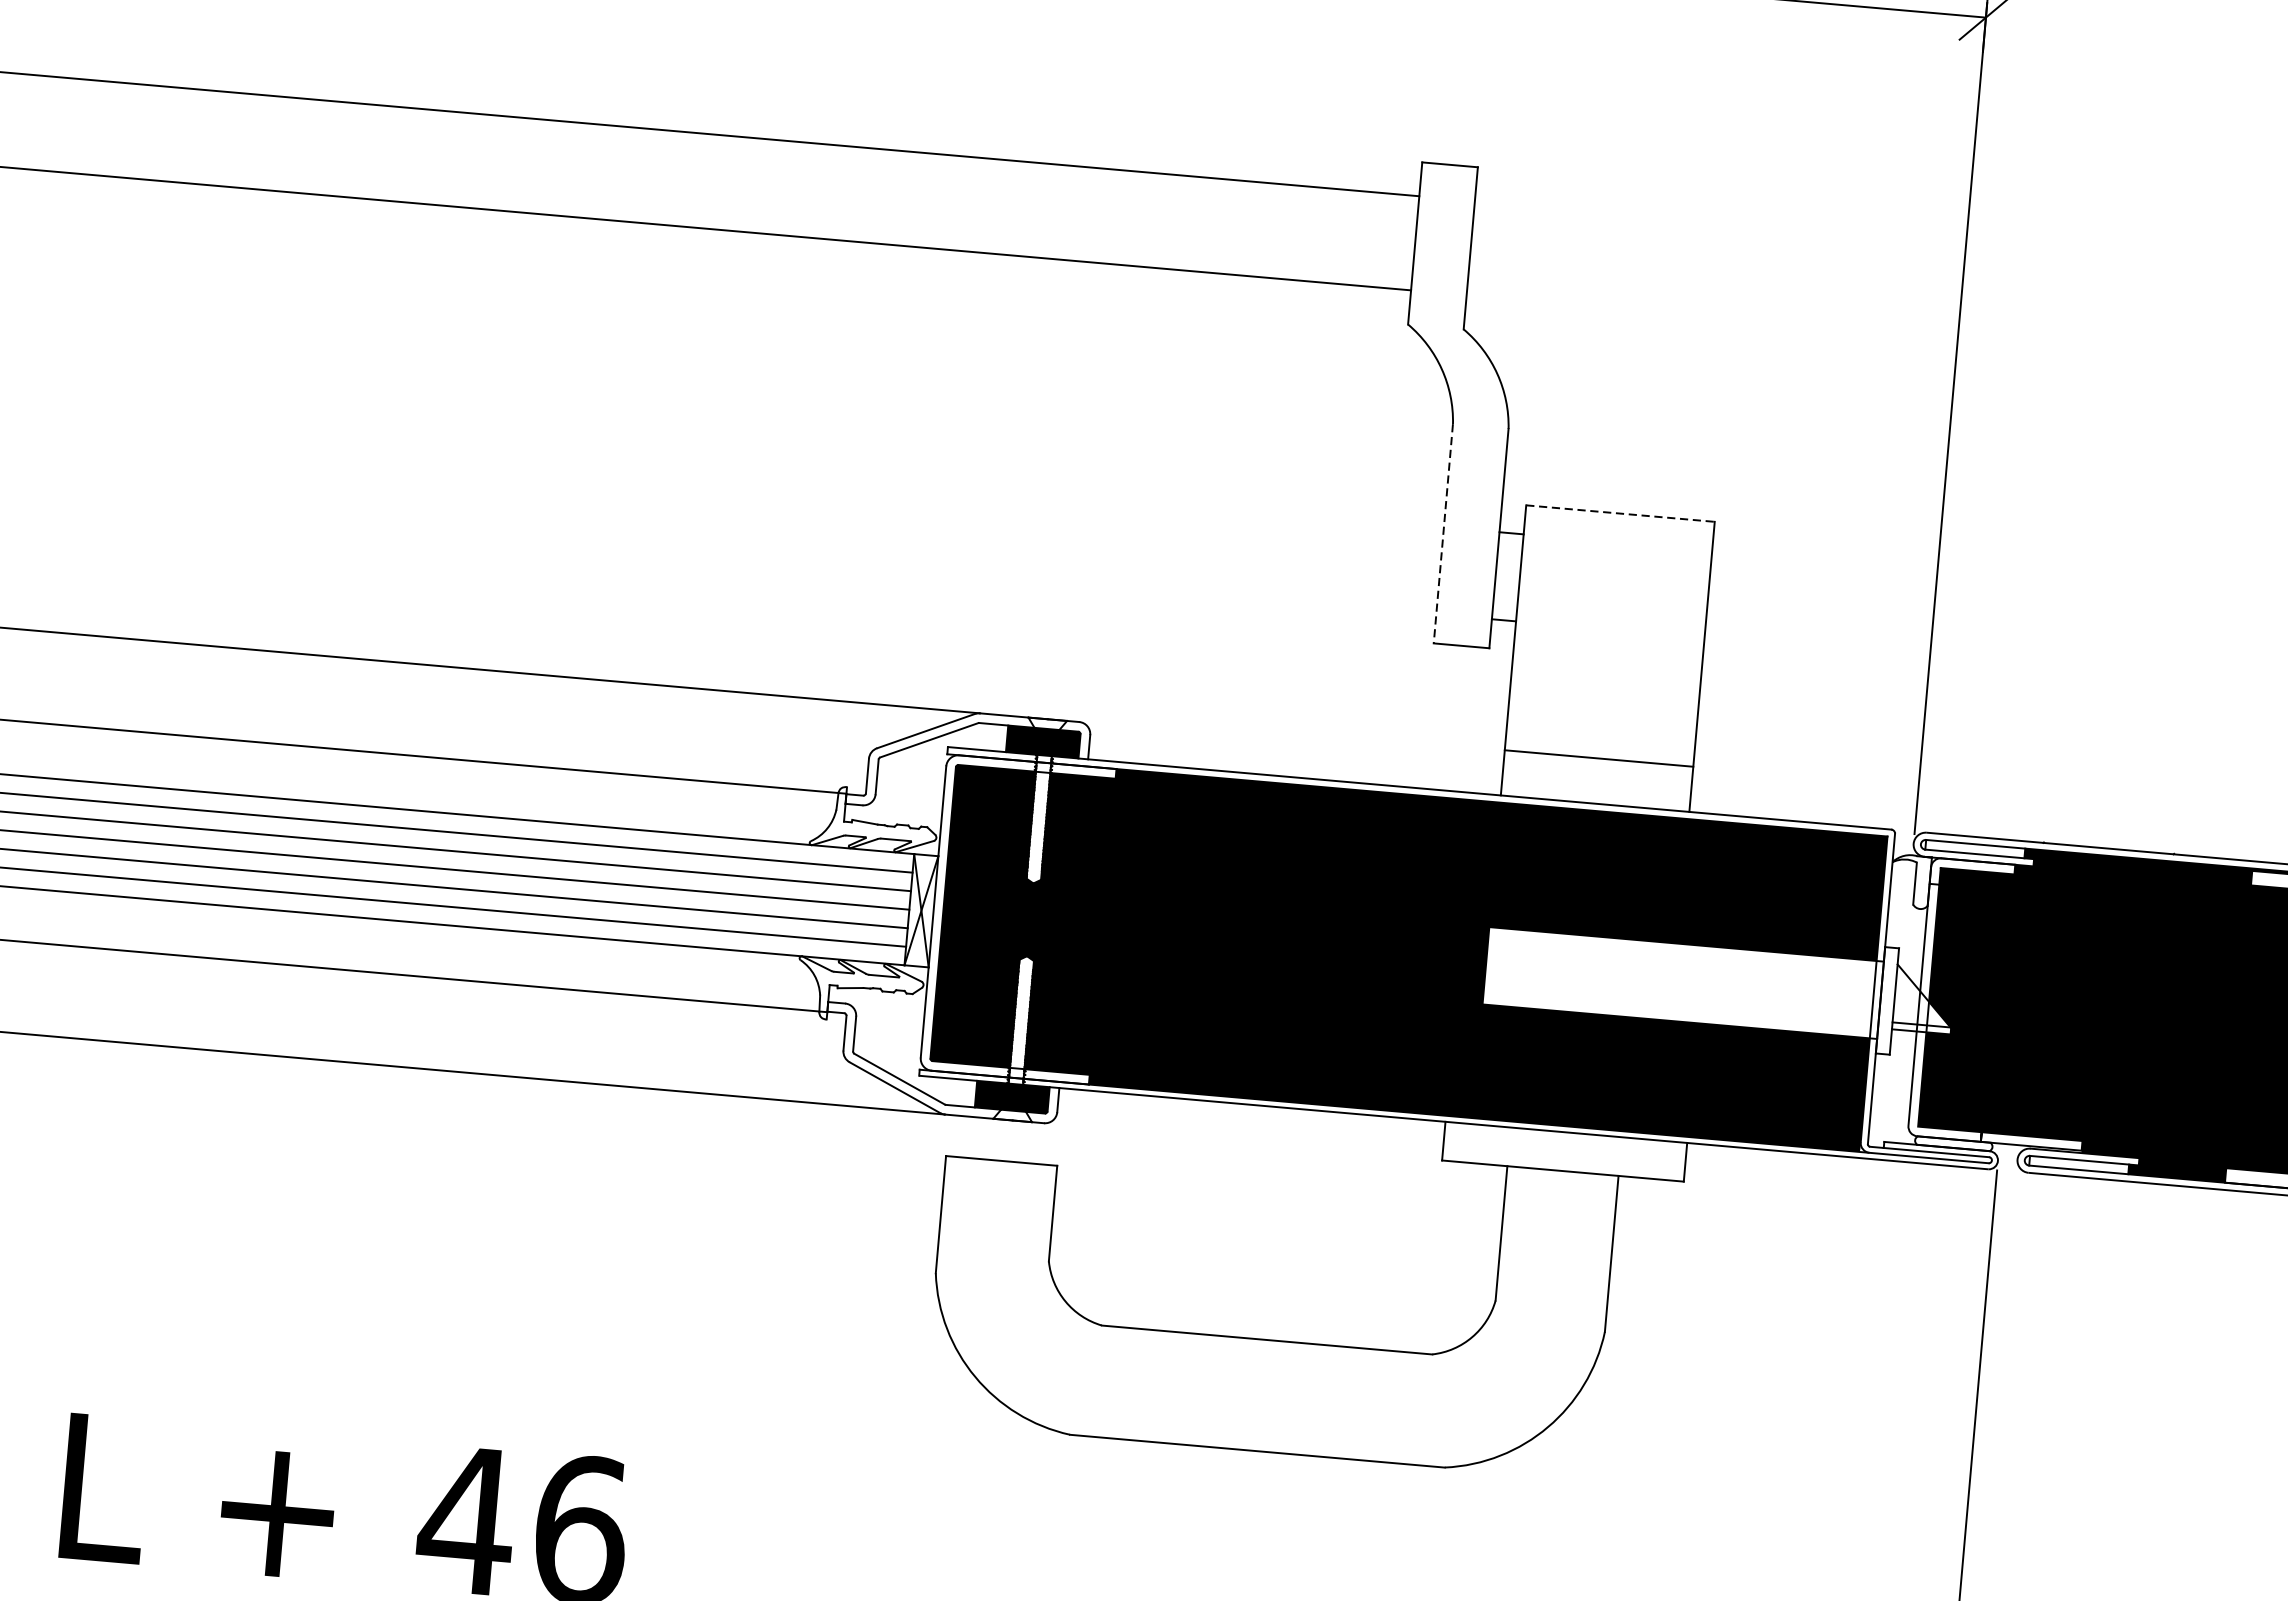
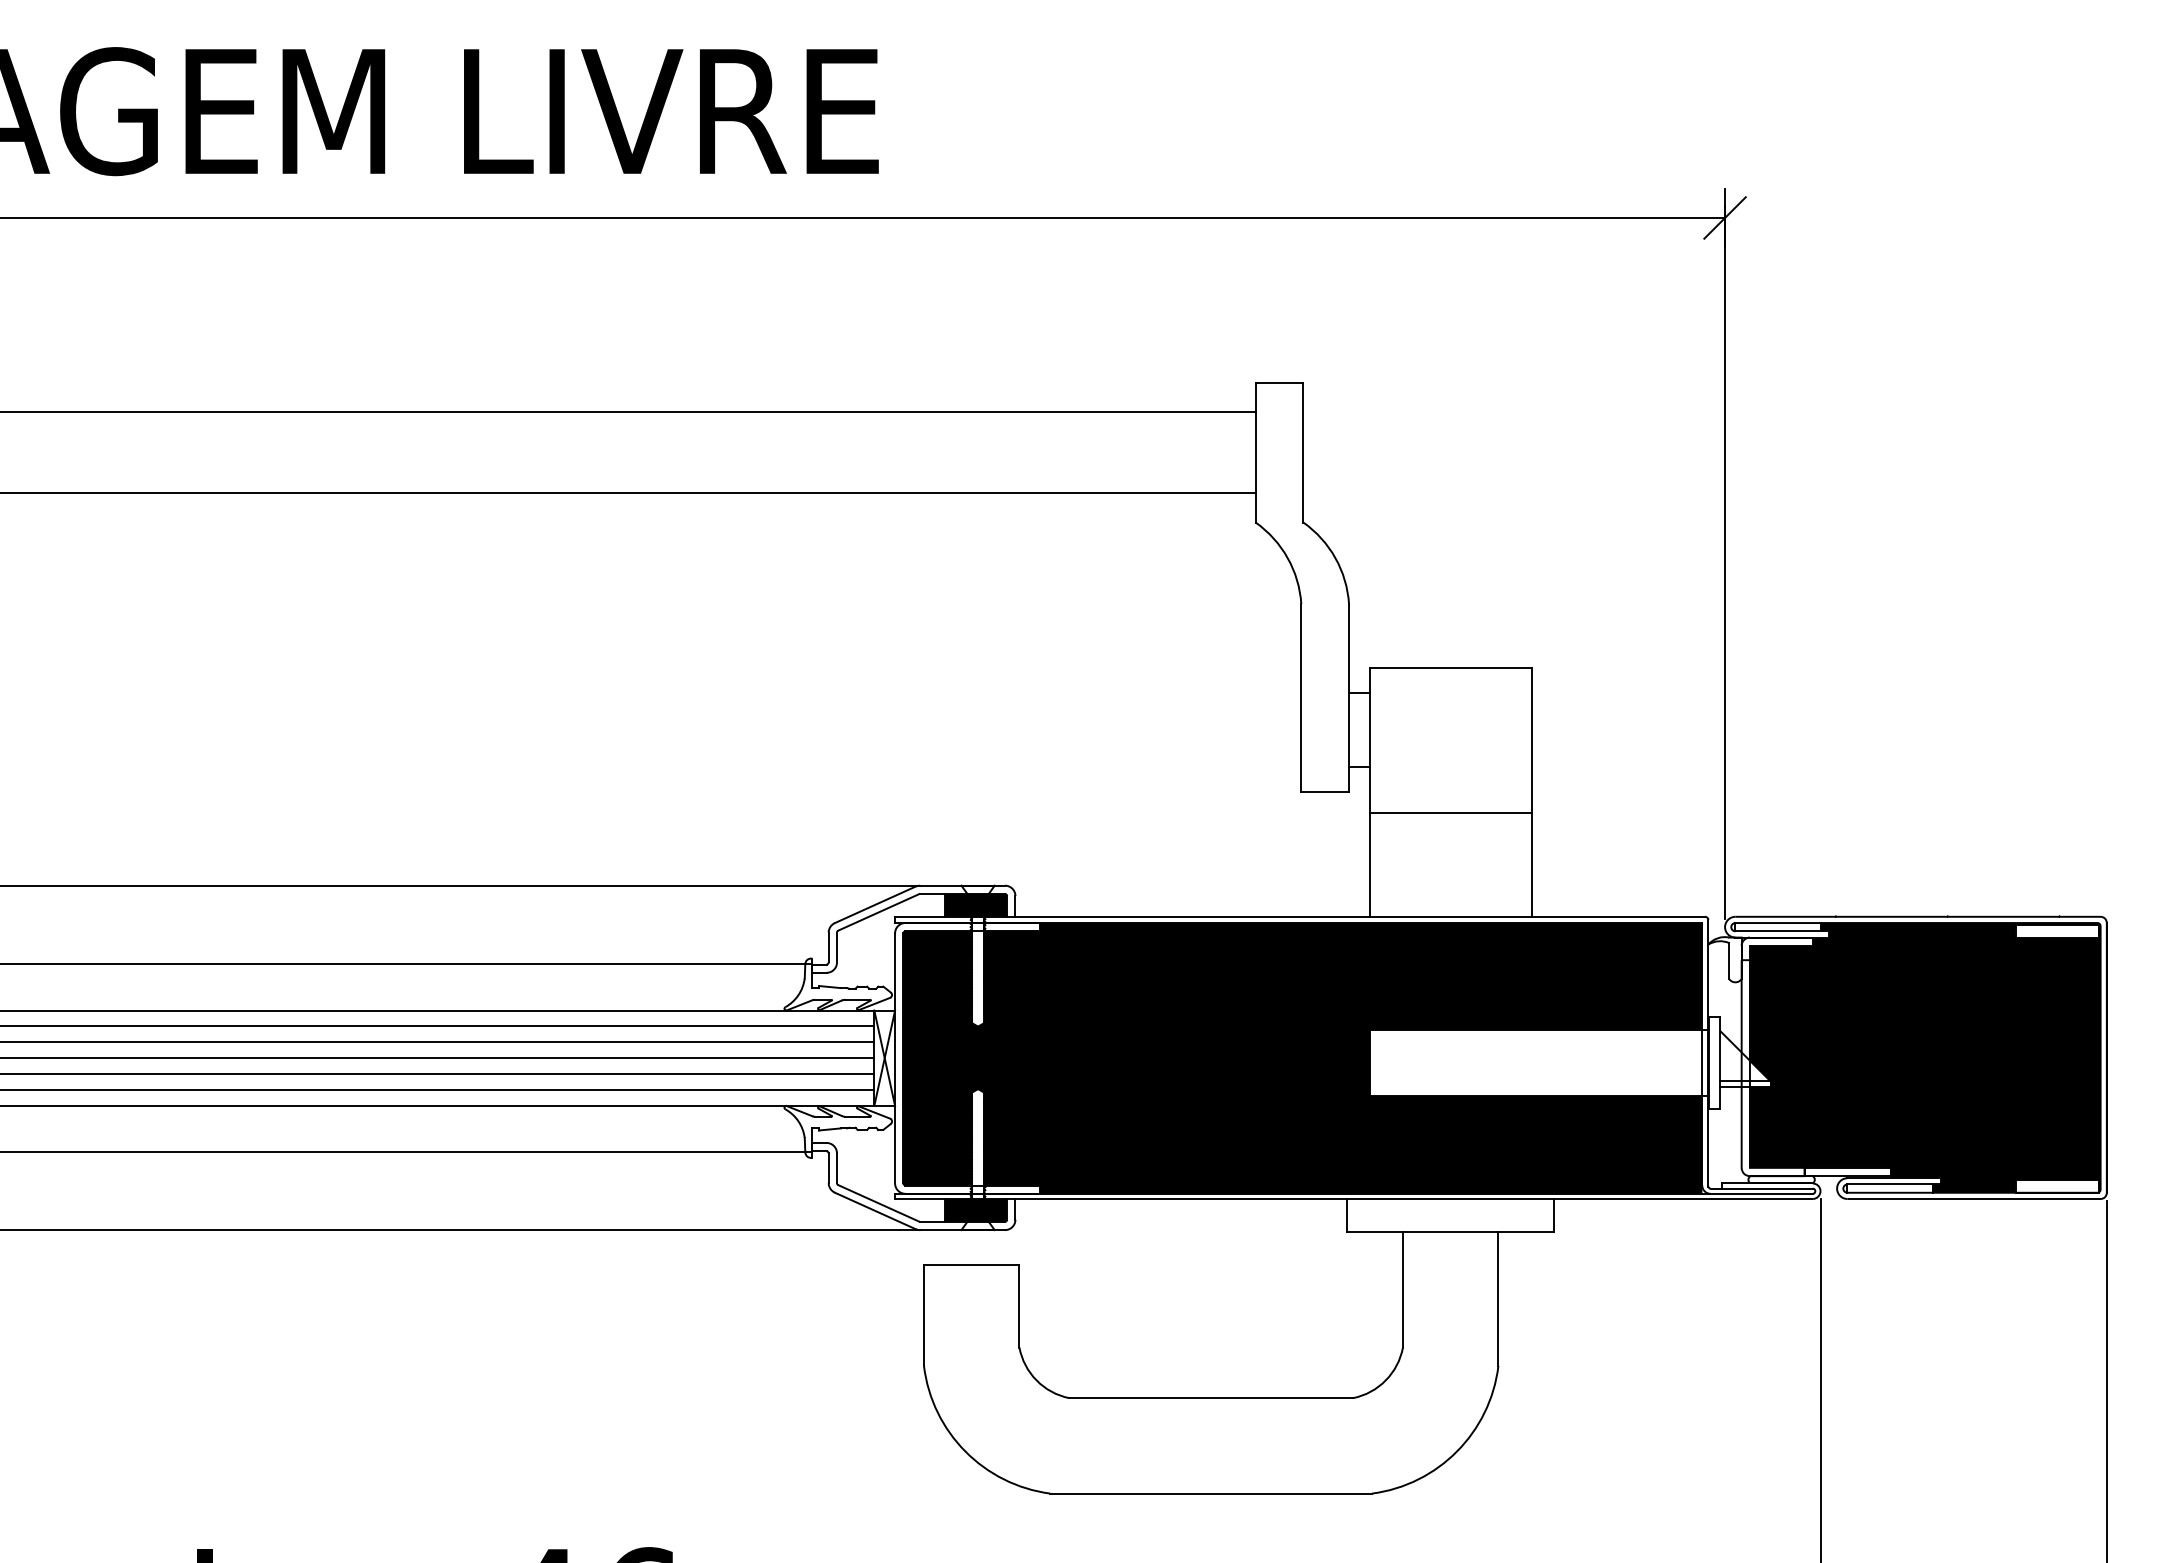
line: (1620, 513) -> (1450, 667), dashed -> solid
line: (1443, 534) -> (1301, 698), dashed -> solid
line: (1598, 759) -> (1450, 813), moved

